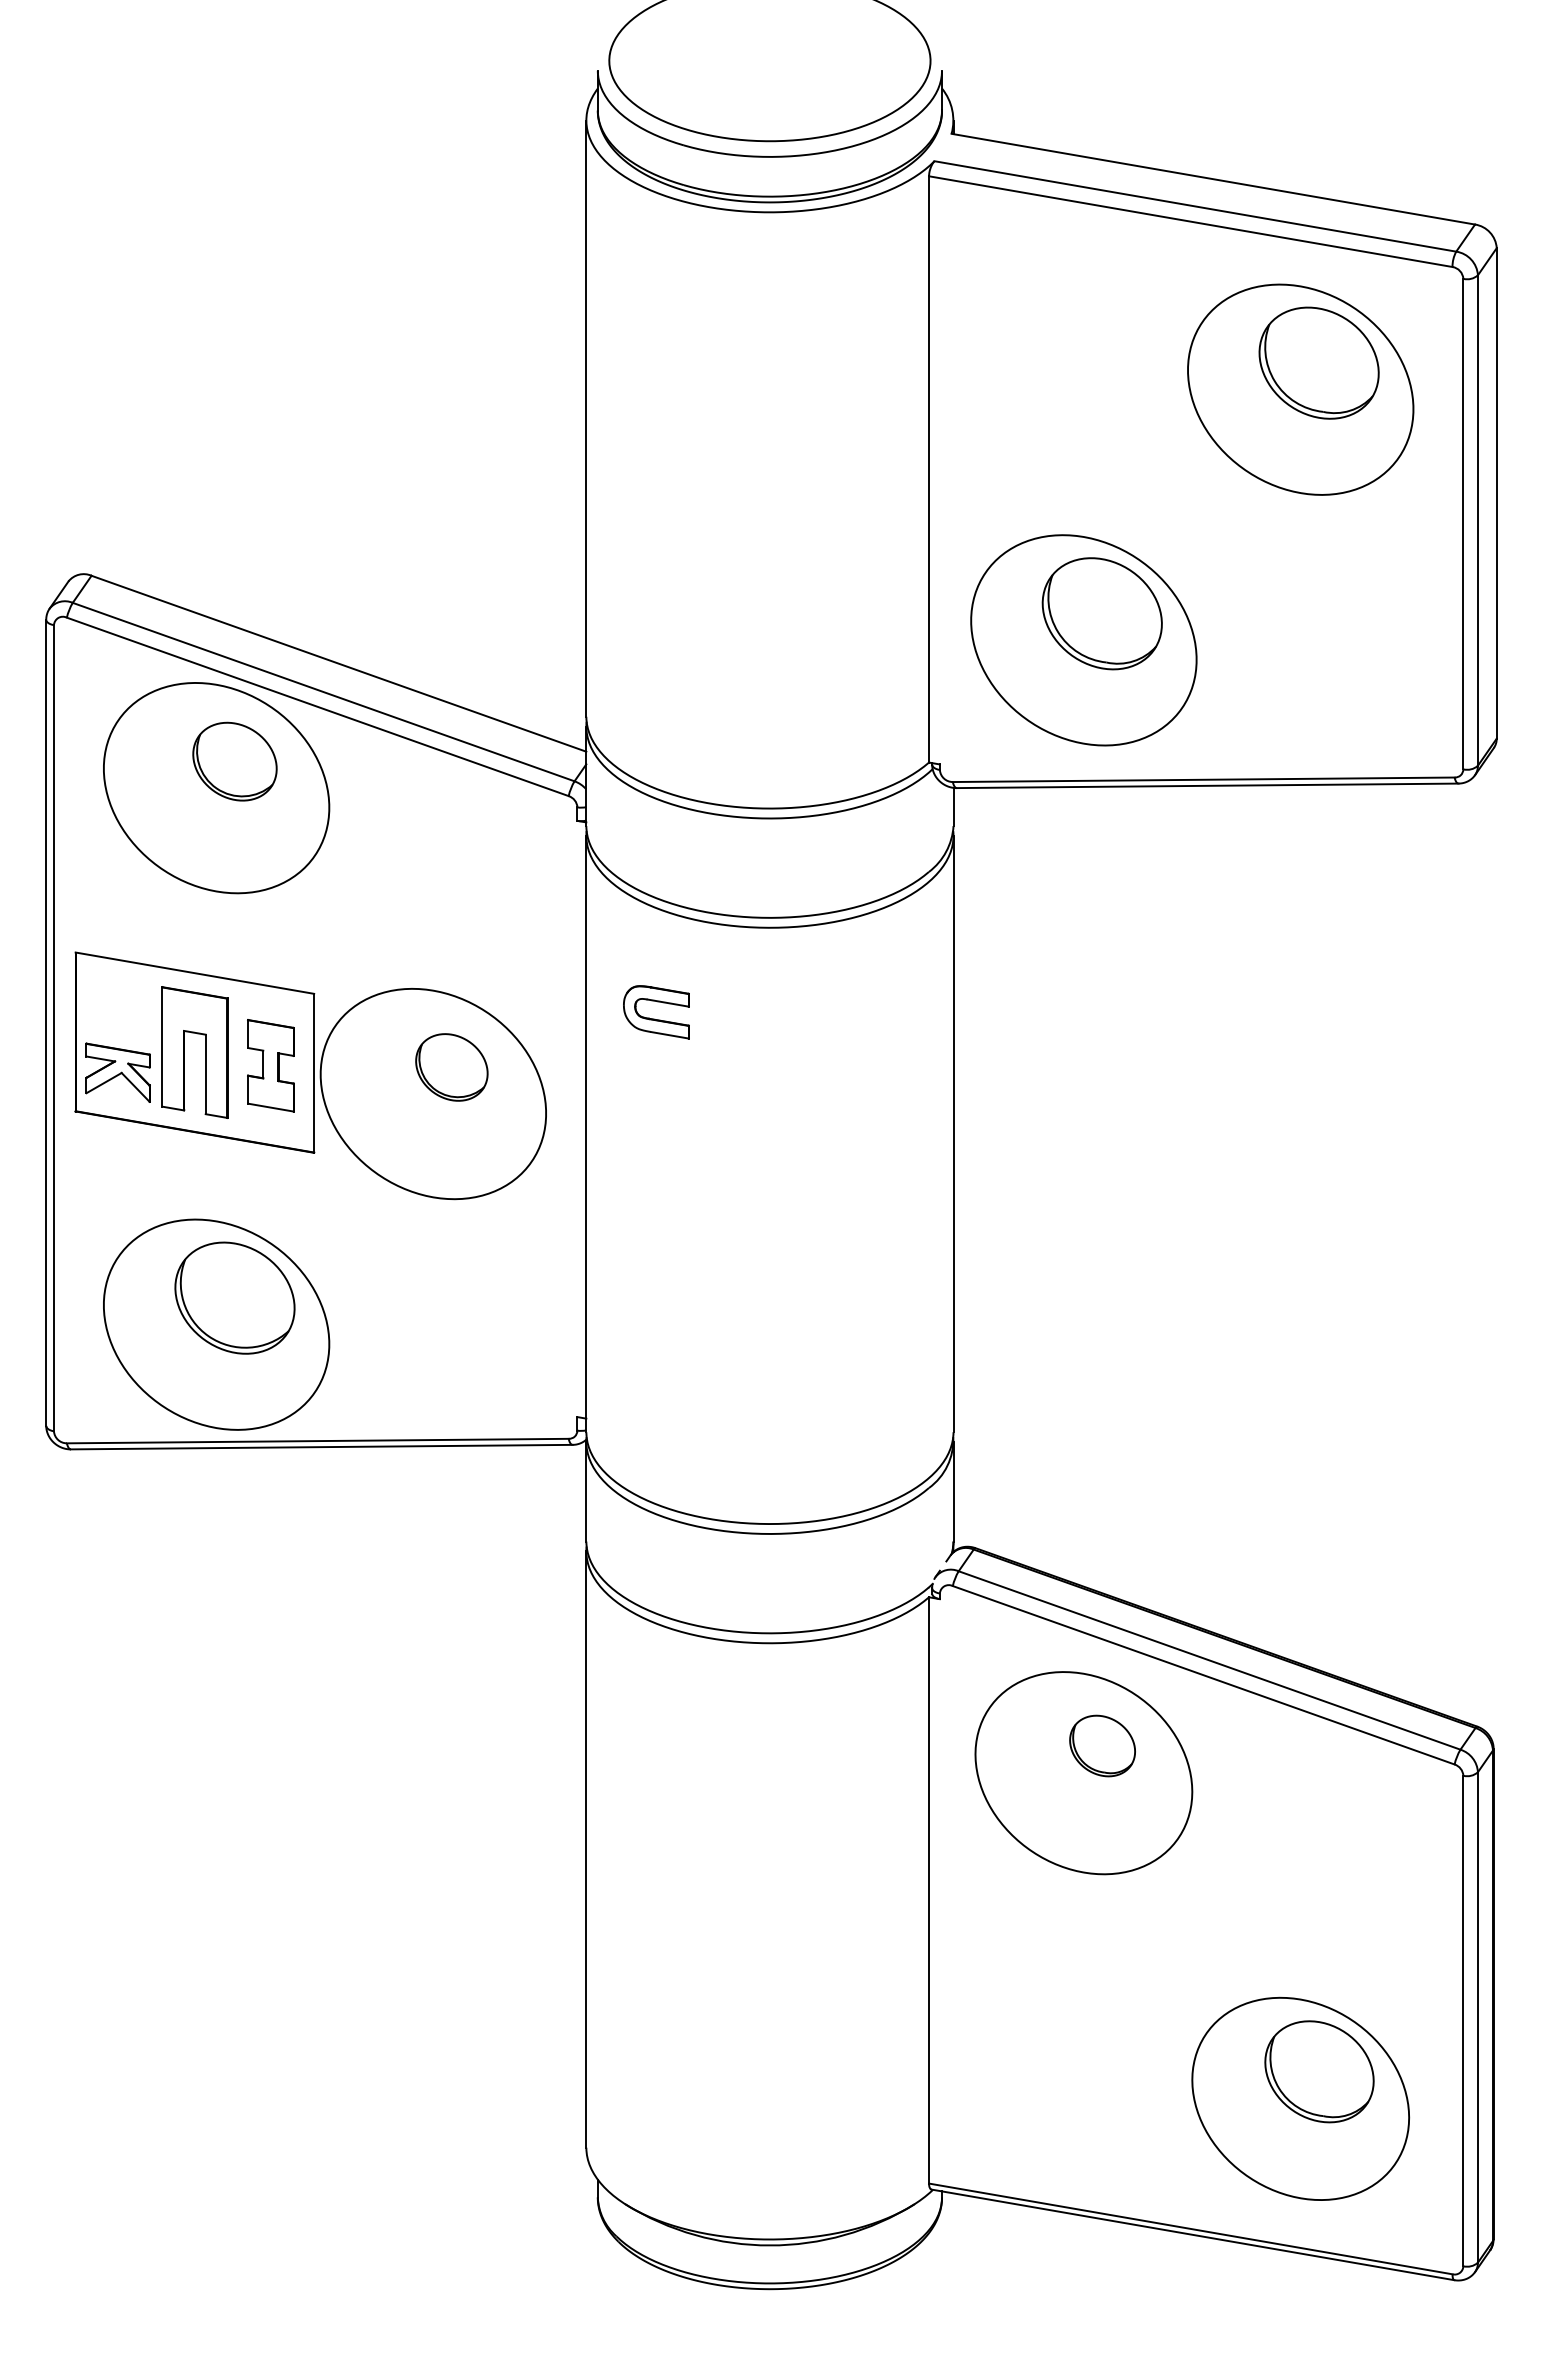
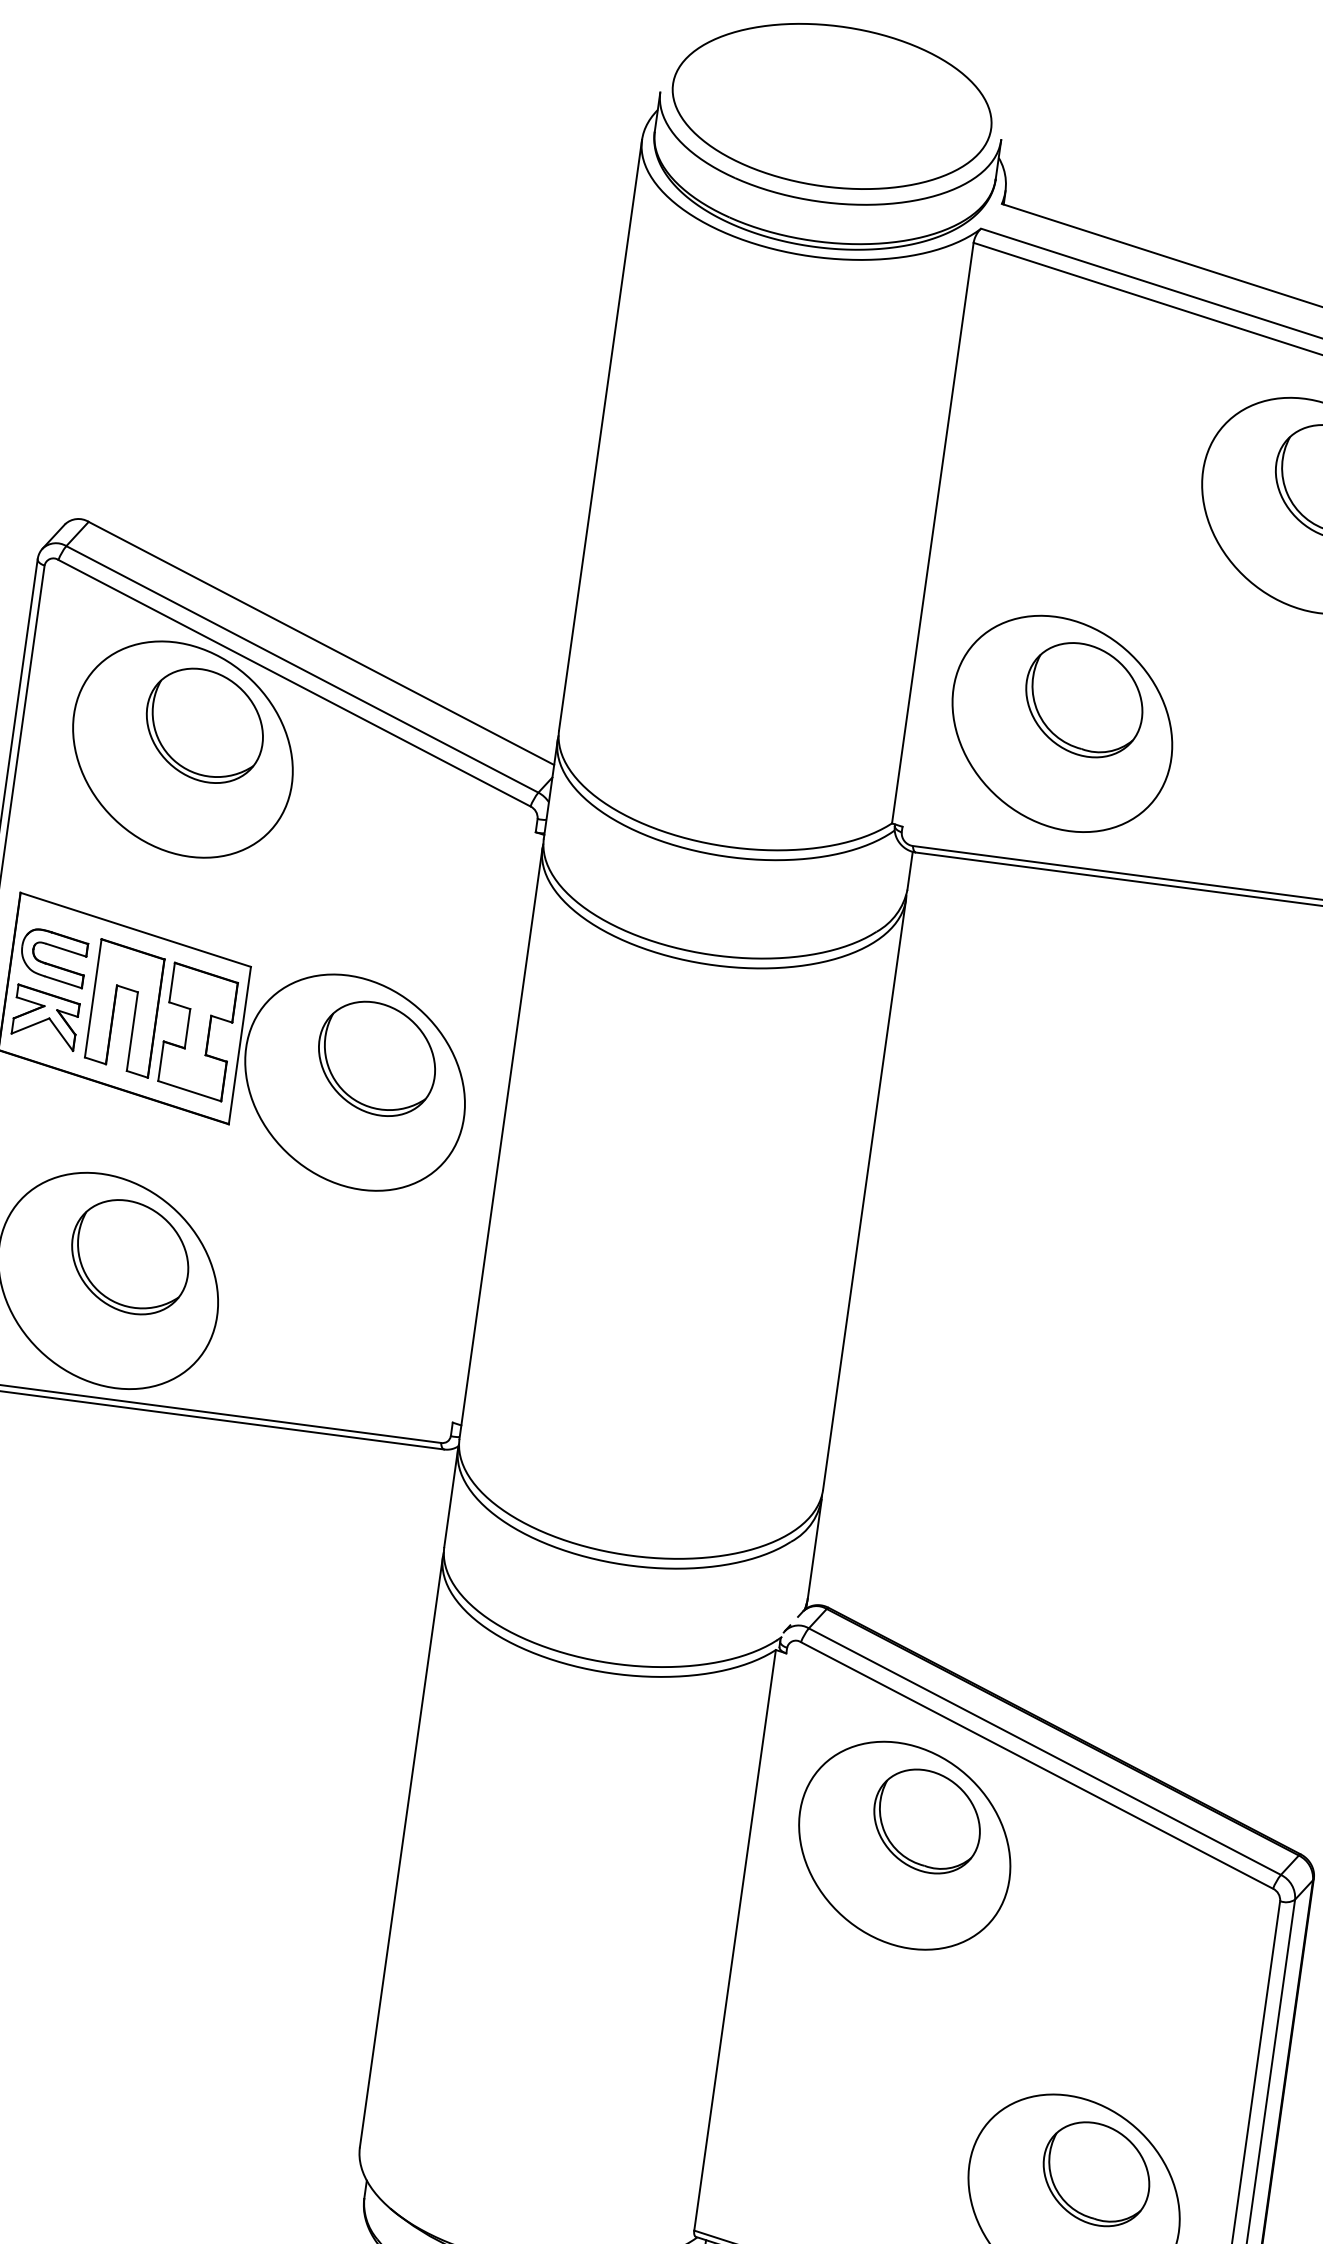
part: (234, 761) -> (204, 725), size x1.43
part: (654, 1018) -> (50, 963), moved
part: (270, 1065) -> (197, 1031), size x1.43
part: (451, 1067) -> (376, 1058), size x1.67
part: (1102, 1745) -> (927, 1820), size x1.67

